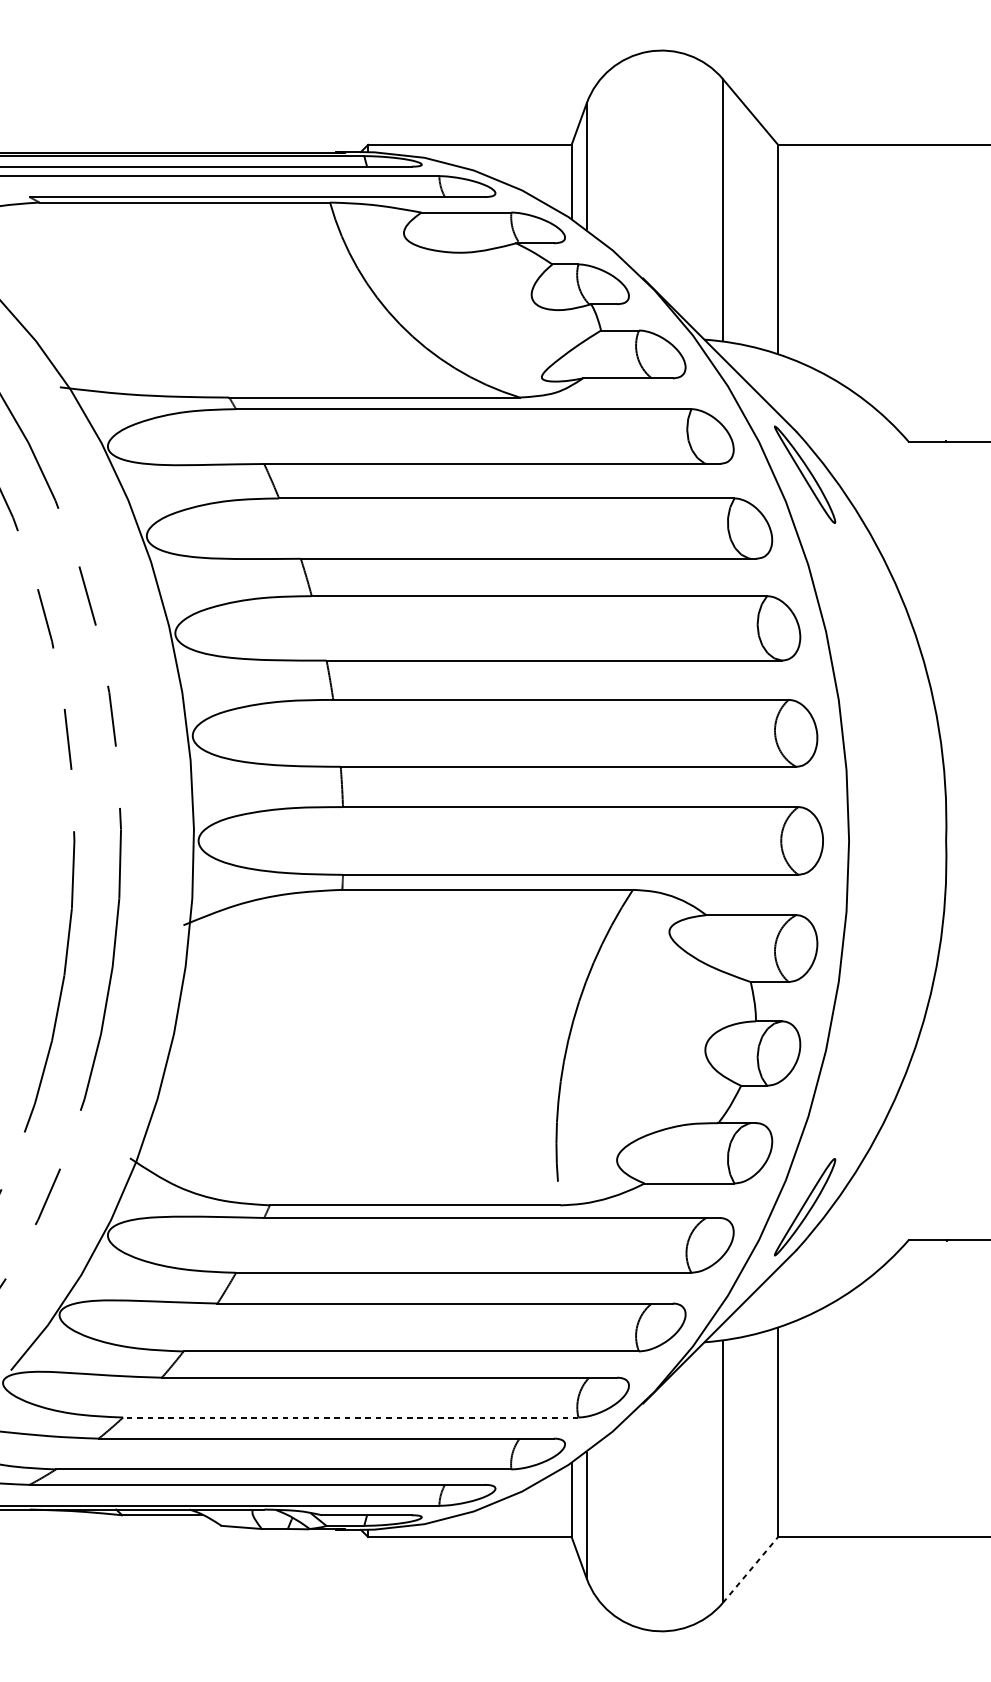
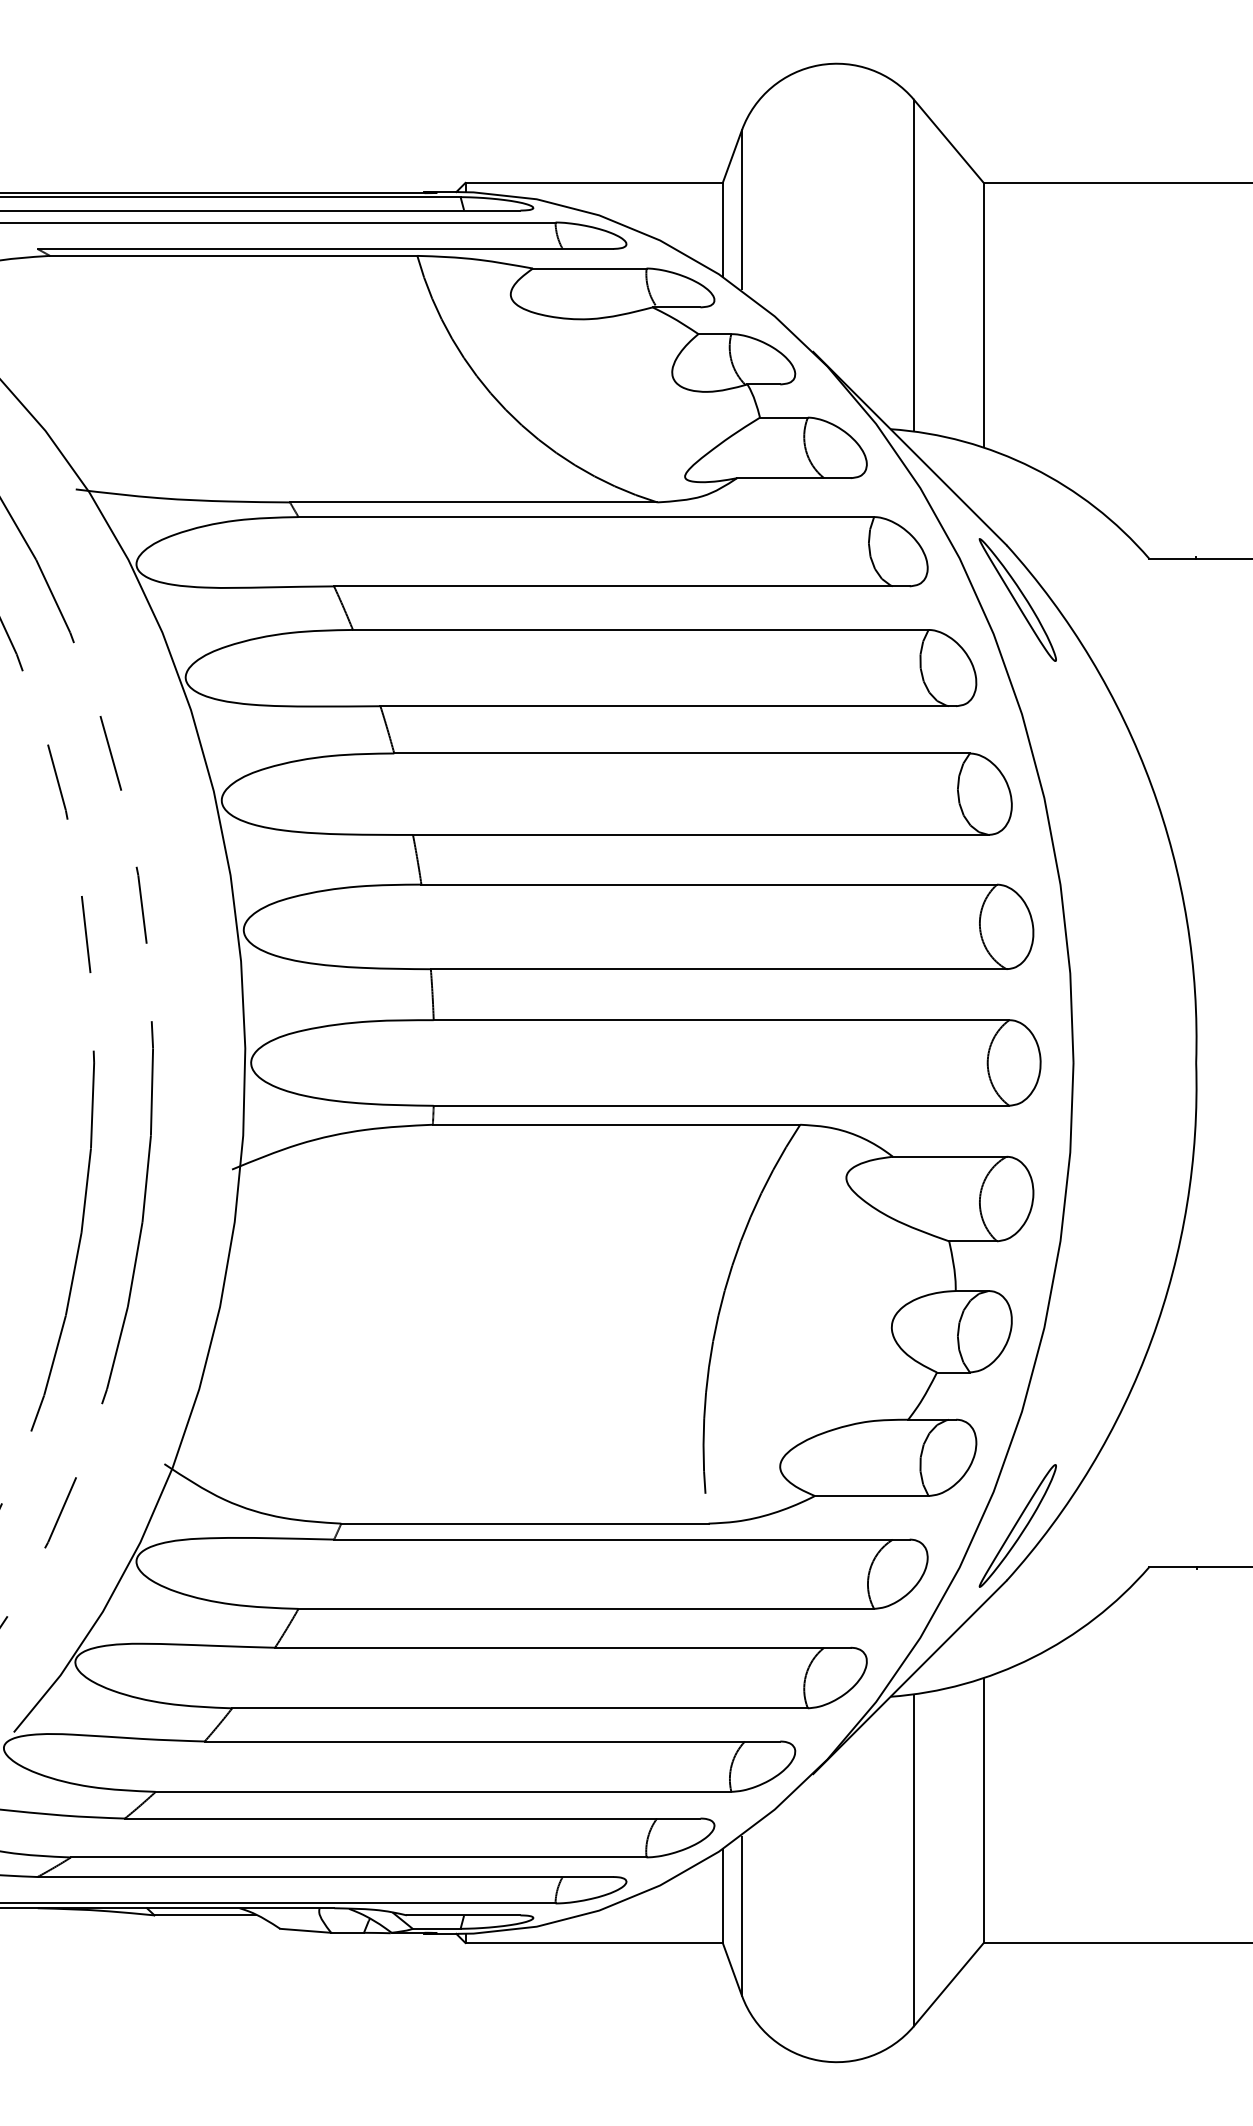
line: (350, 1417) -> (443, 1791), dashed -> solid
line: (750, 1569) -> (949, 1984), dashed -> solid

